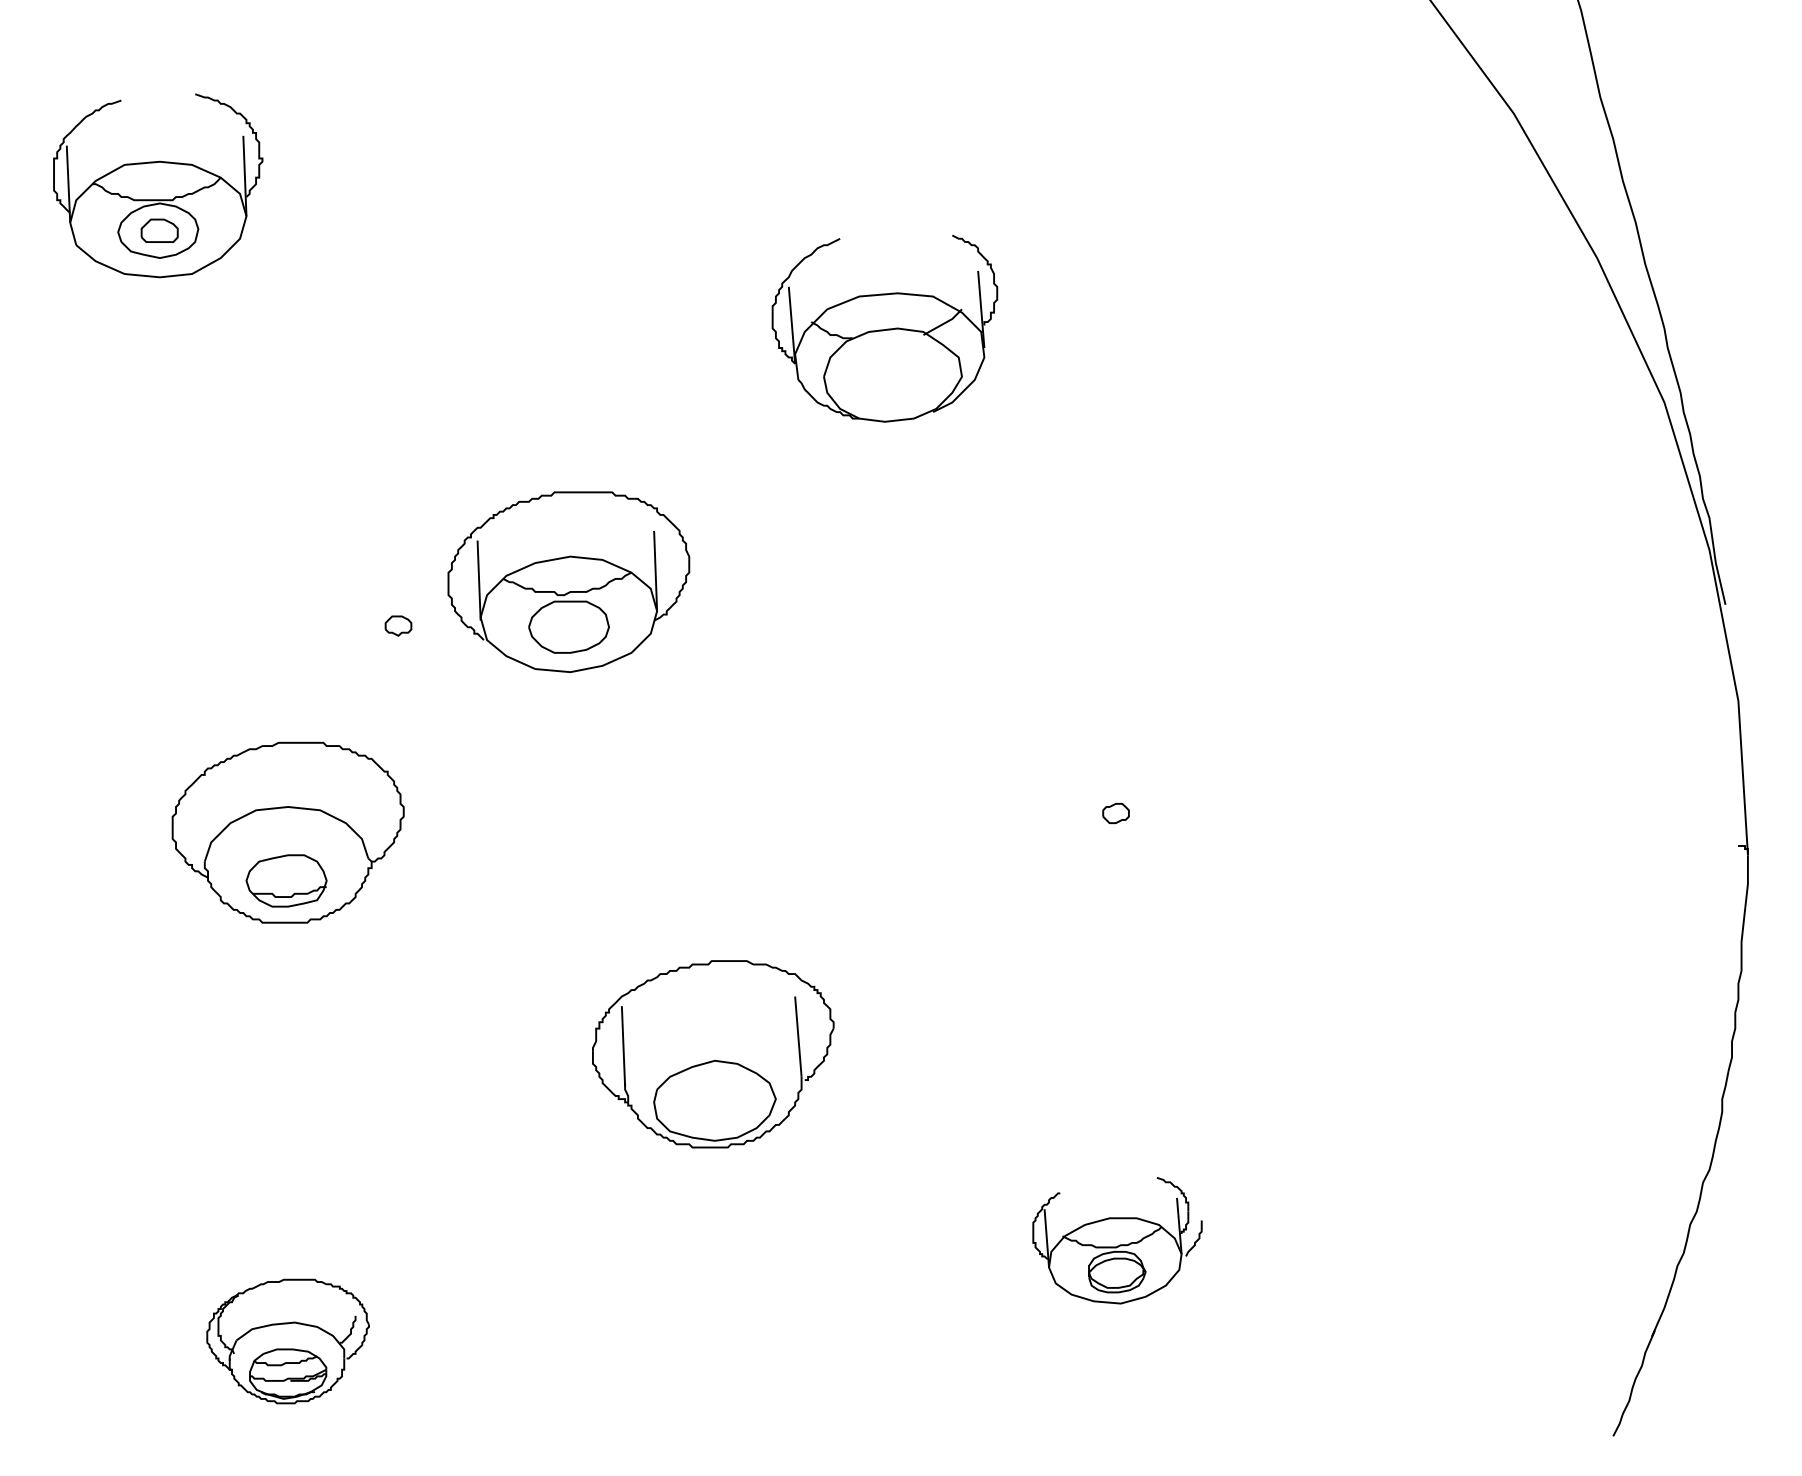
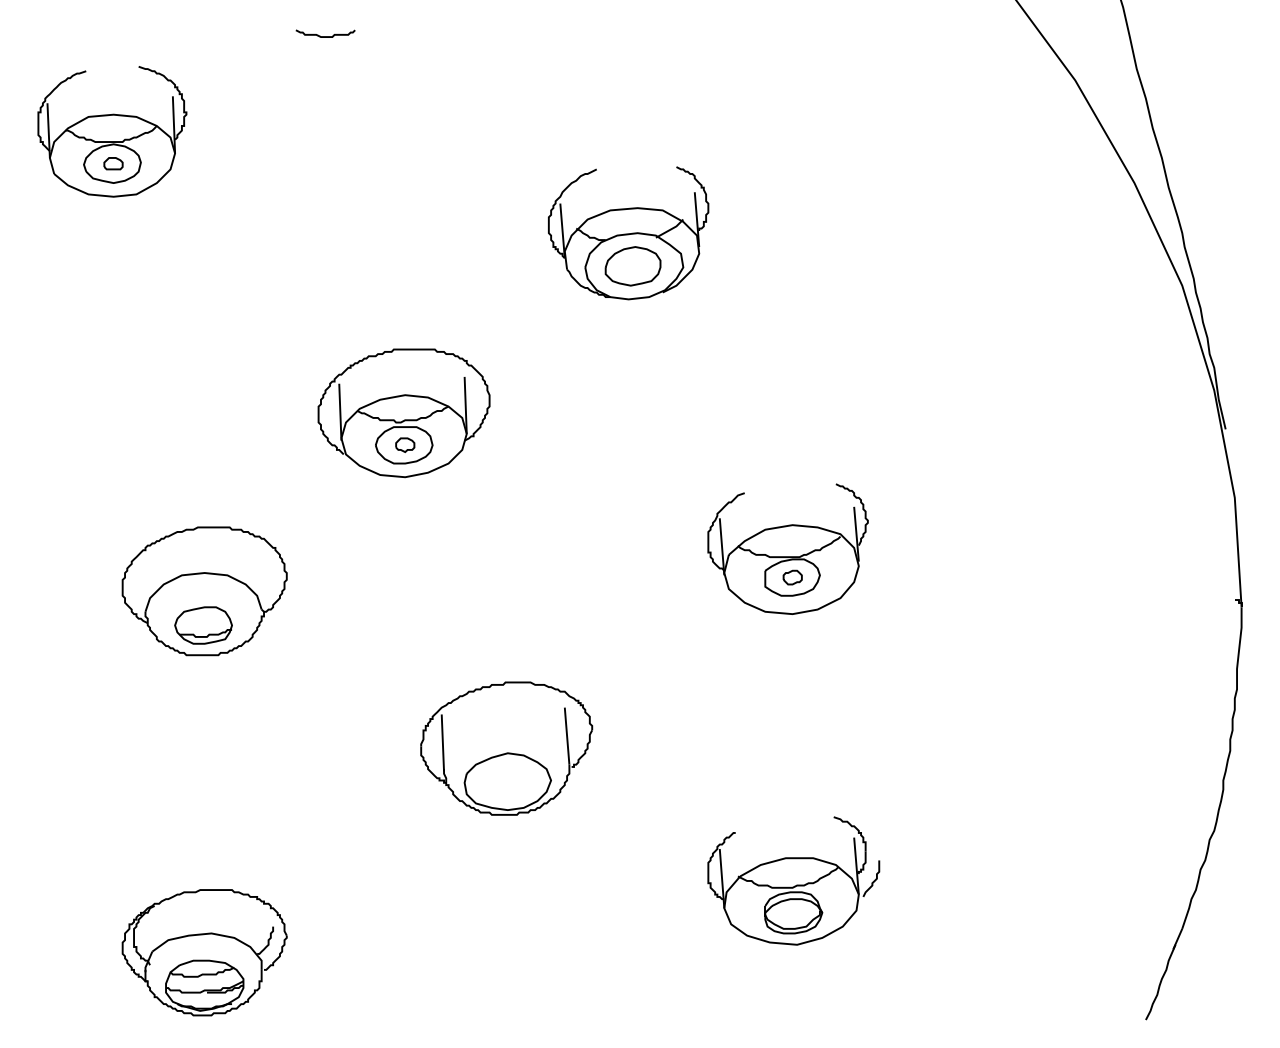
curve: (458, 51) -> (325, 36), added
part: (159, 230) -> (113, 163), size x0.71
part: (890, 375) -> (632, 266), added
part: (398, 625) -> (405, 444), moved
part: (1109, 773) -> (788, 549), added
part: (1117, 1240) -> (793, 880), size x1.43
part: (287, 1341) -> (204, 952), size x1.43

